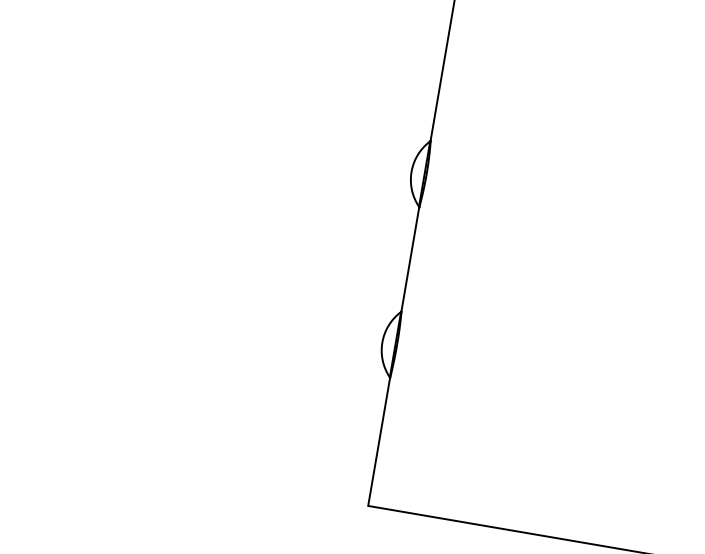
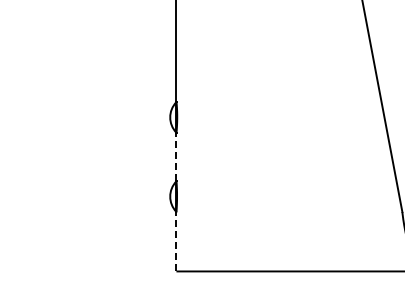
line: (410, 260) -> (176, 157), solid -> dashed
line: (379, 441) -> (176, 241), solid -> dashed

